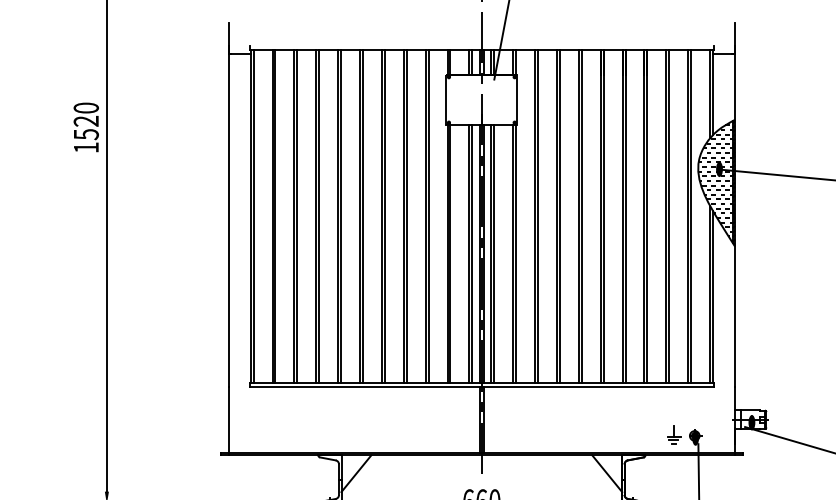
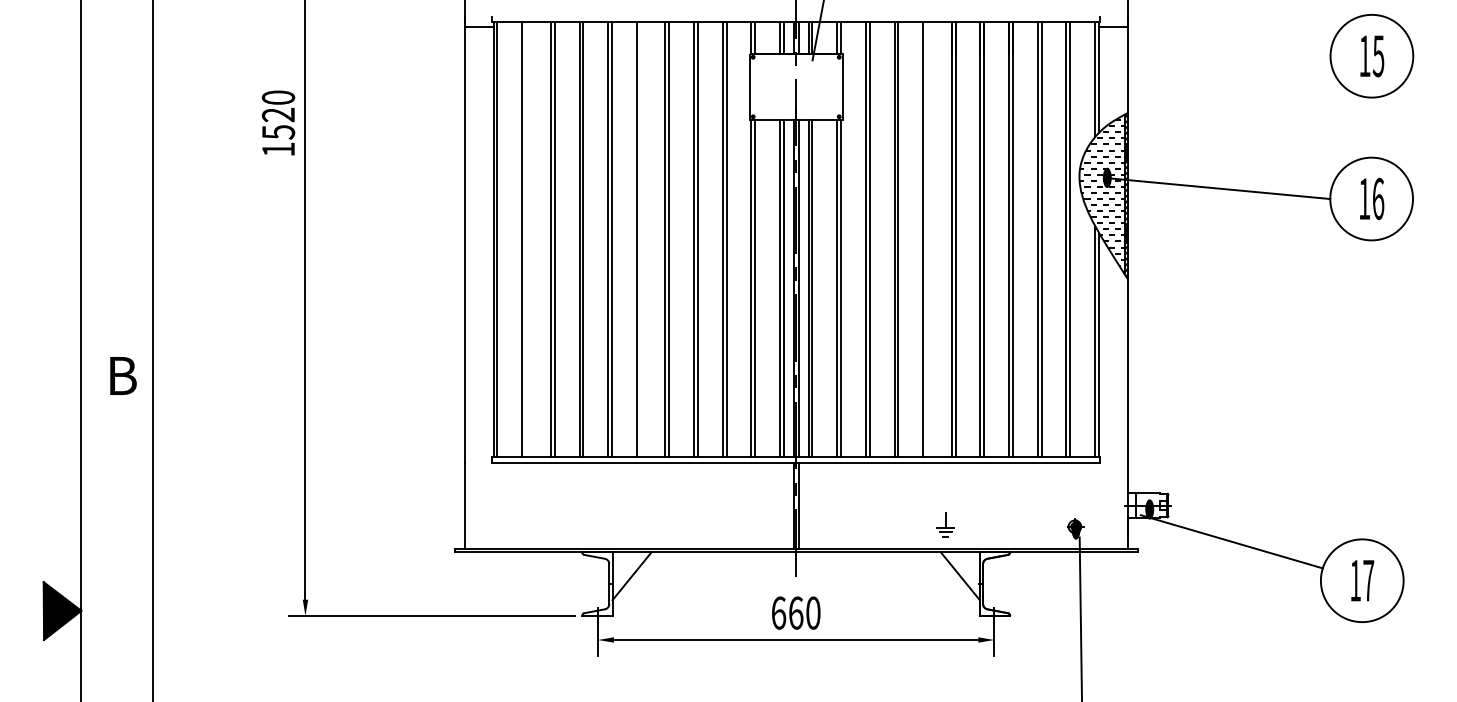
line: (275, 216) -> (526, 239), removed
line: (362, 216) -> (640, 239), removed
line: (581, 216) -> (926, 239), removed
part: (673, 434) -> (945, 524), moved

